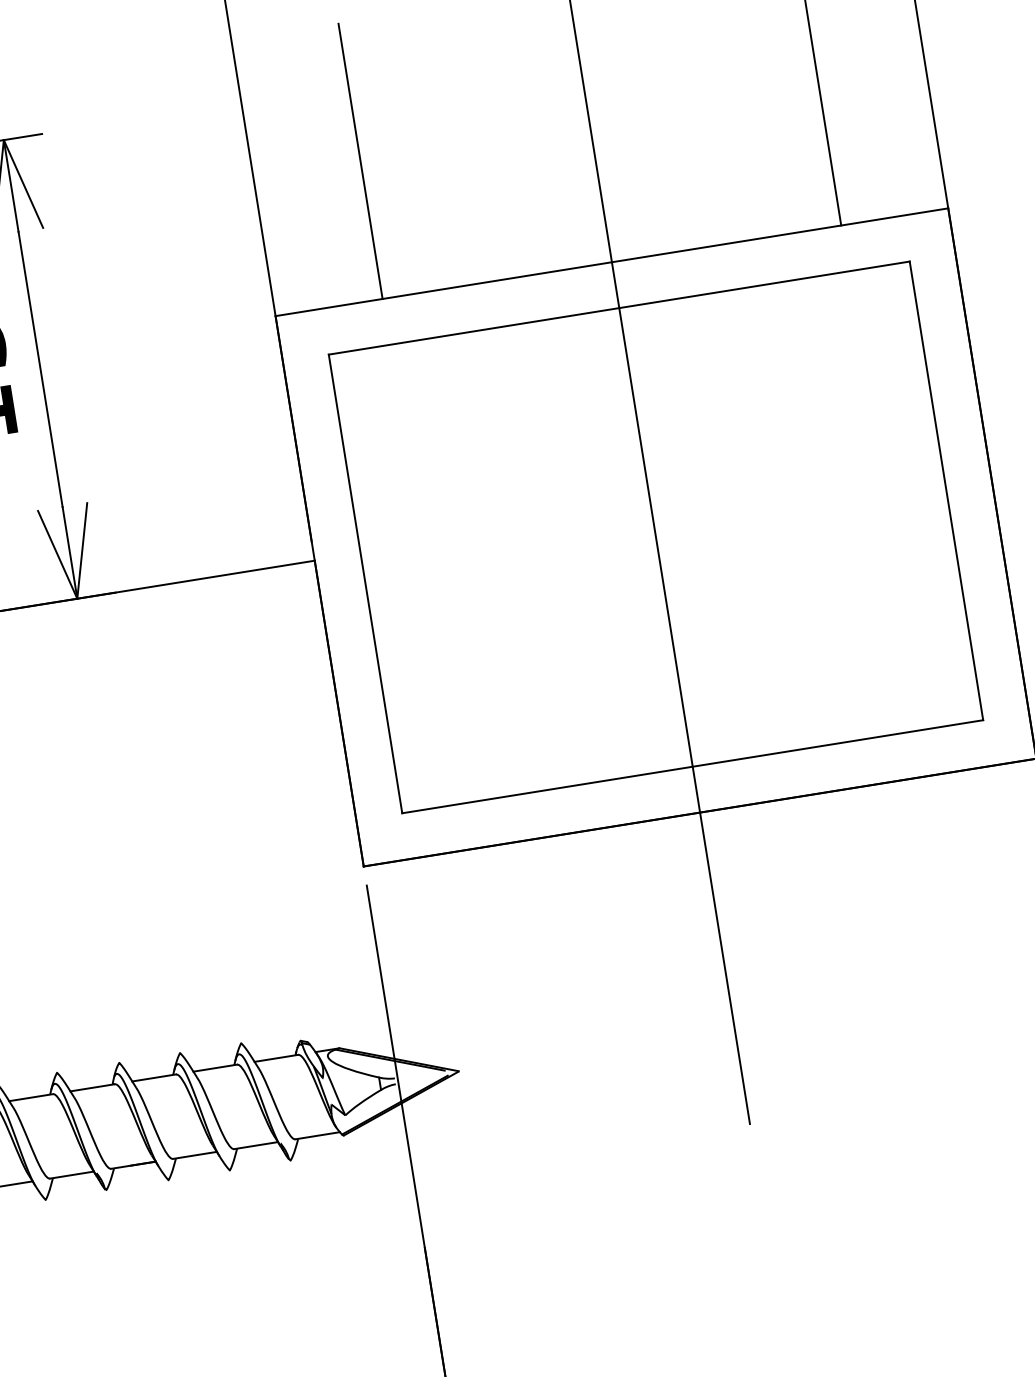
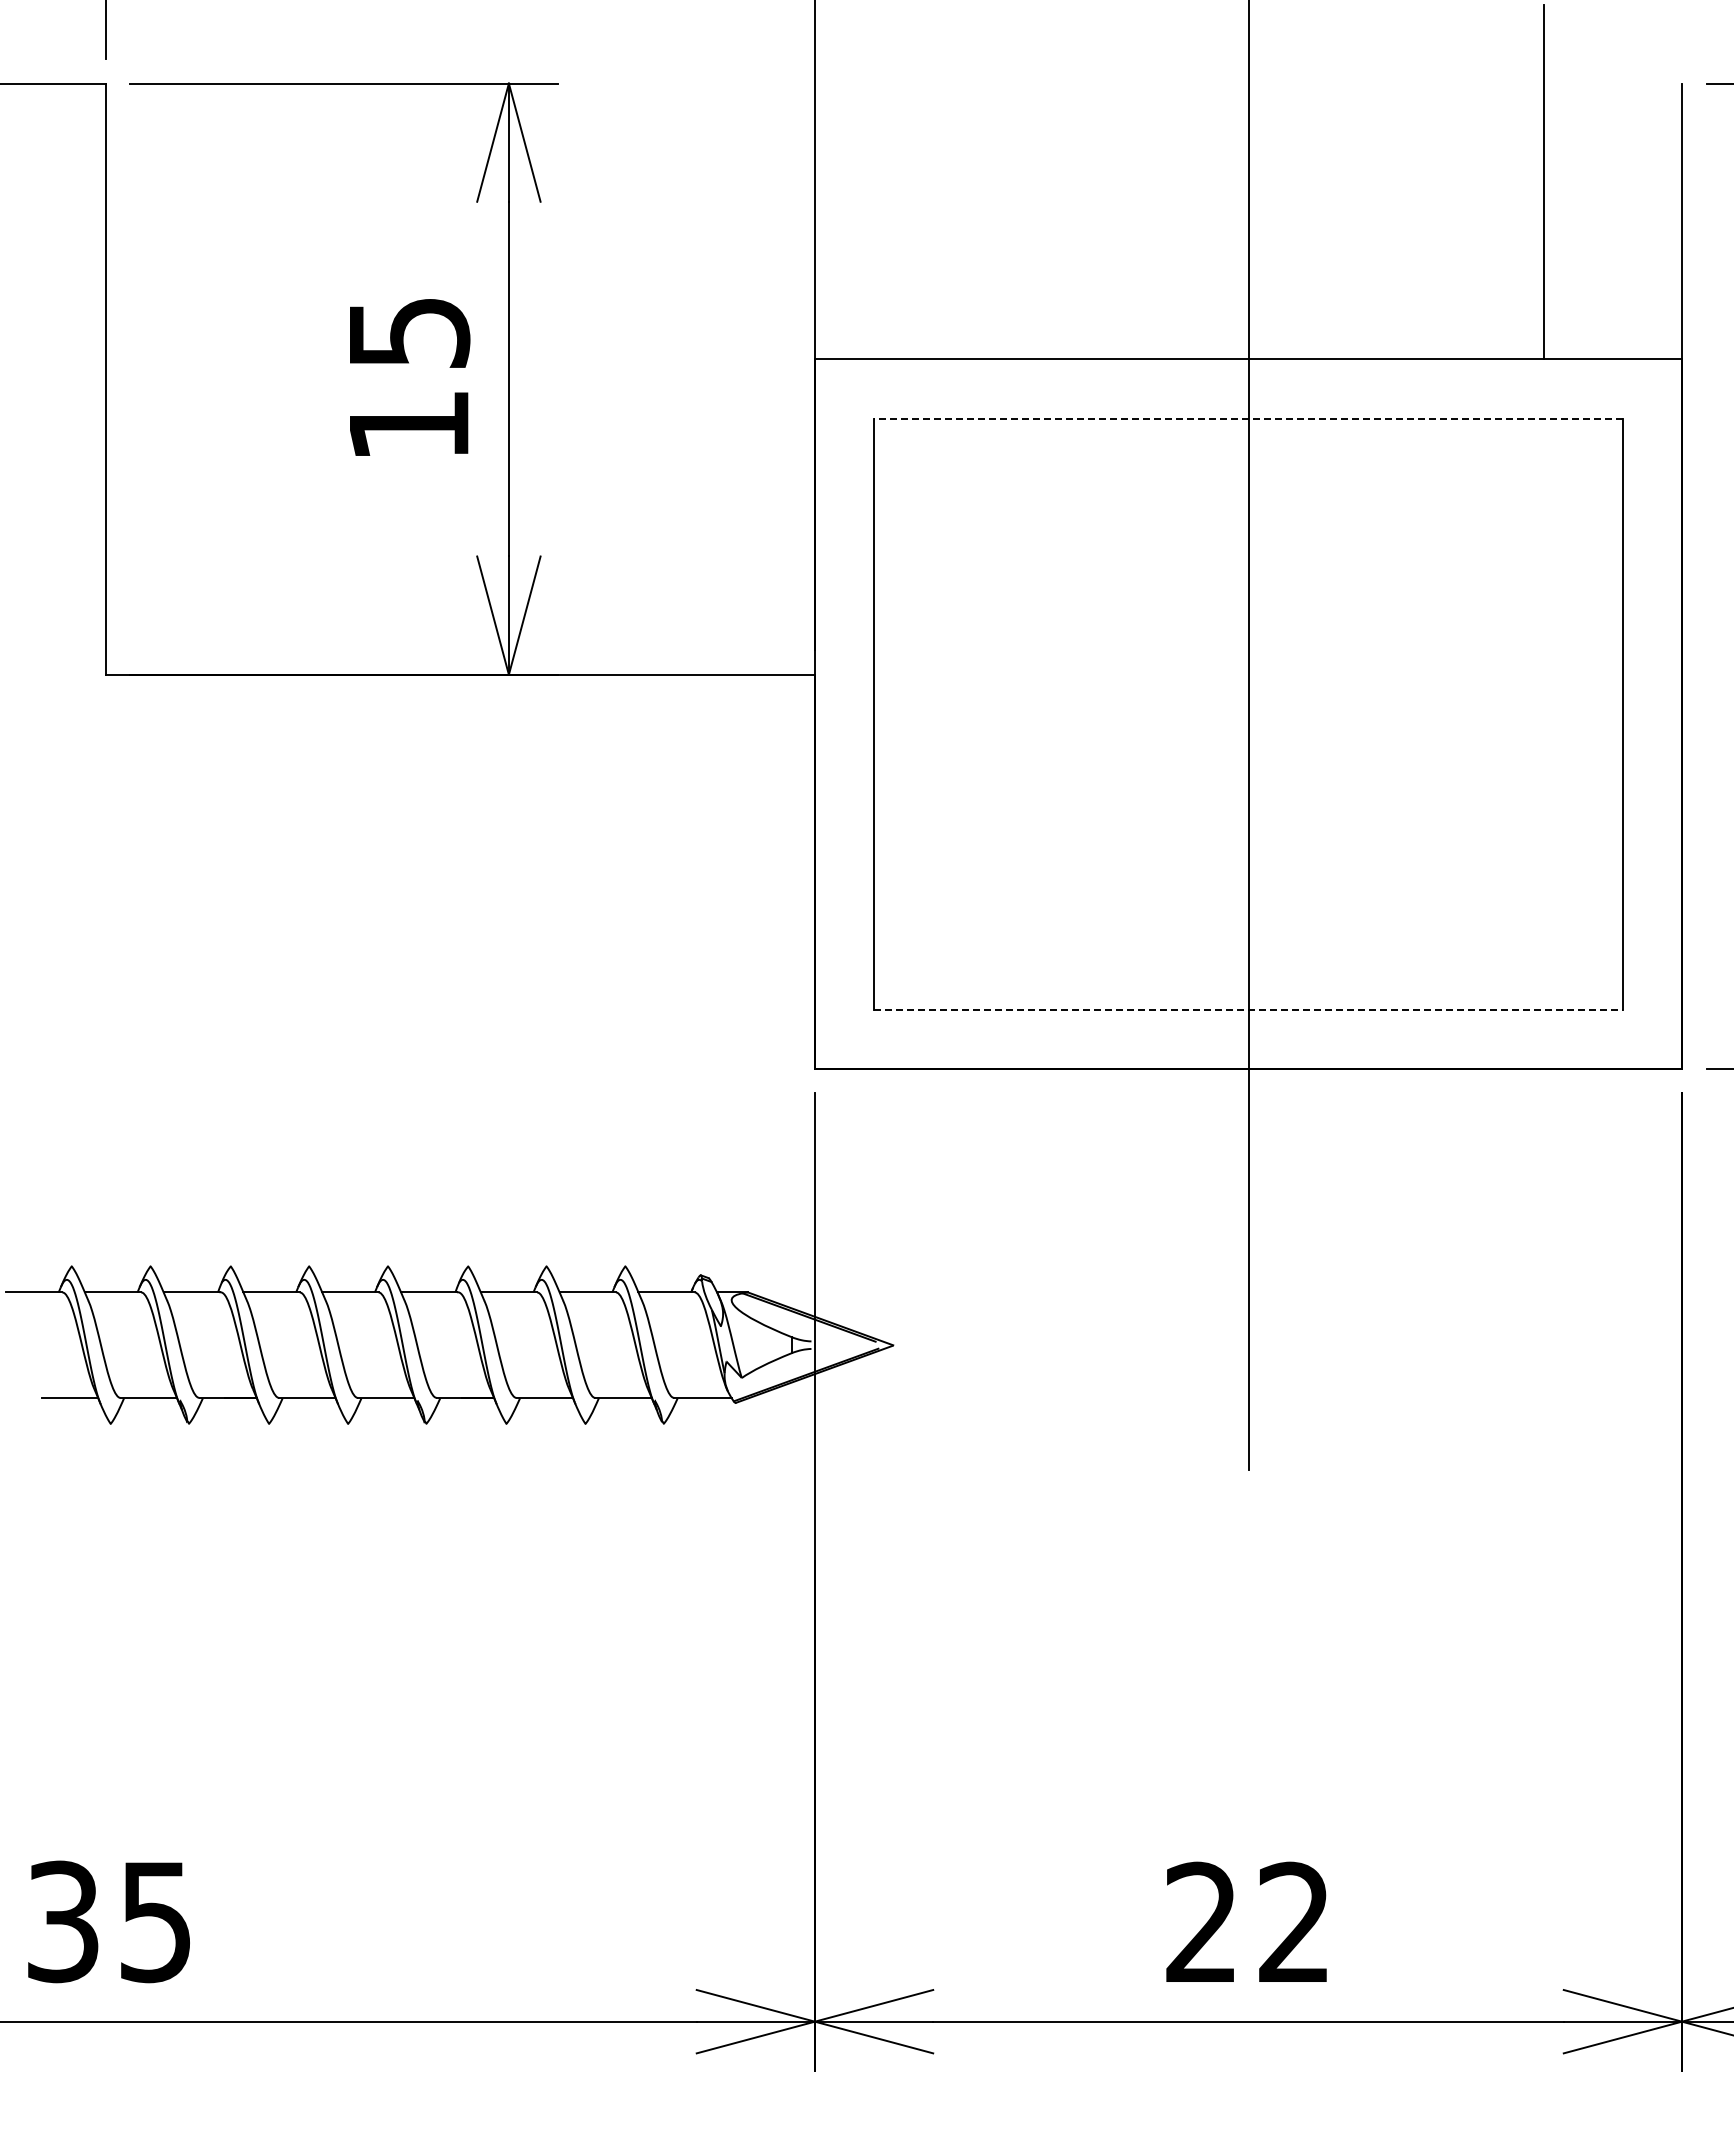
line: (360, 160) -> (952, 181), removed
line: (618, 308) -> (1247, 418), solid -> dashed
line: (692, 766) -> (1248, 1009), solid -> dashed

